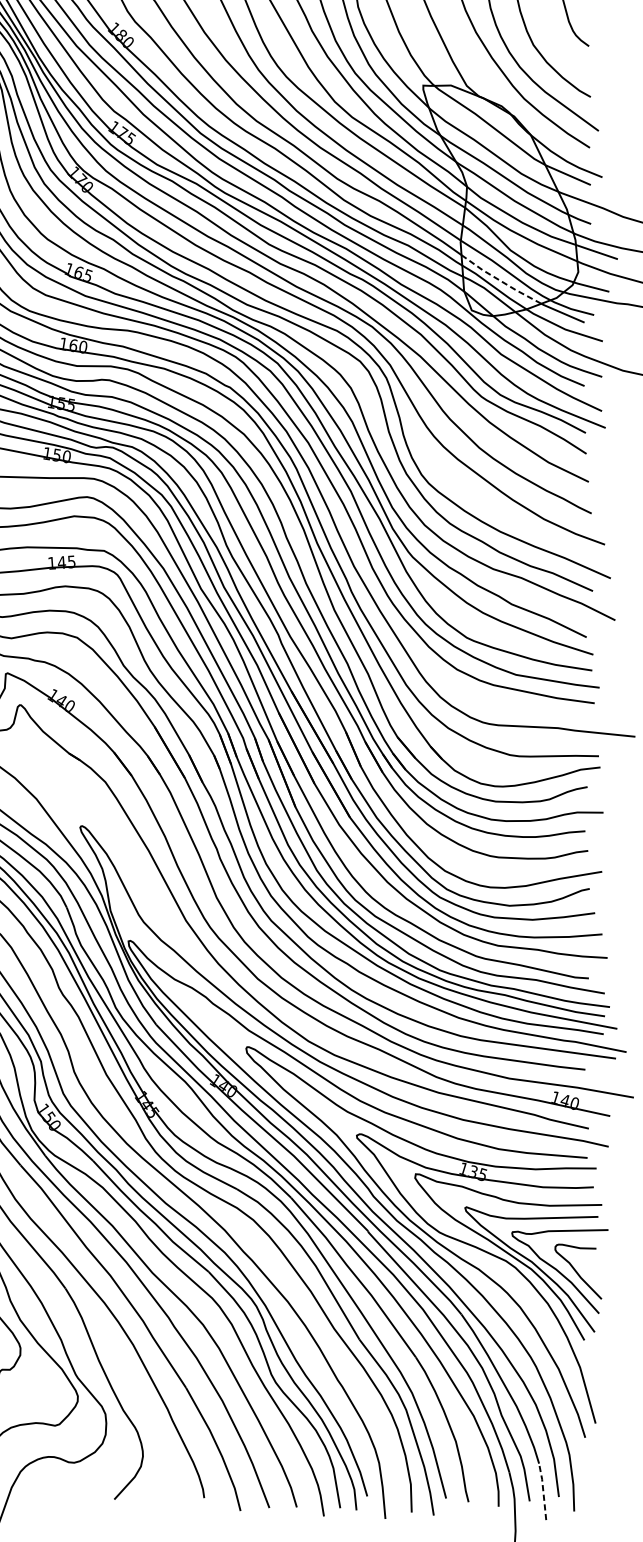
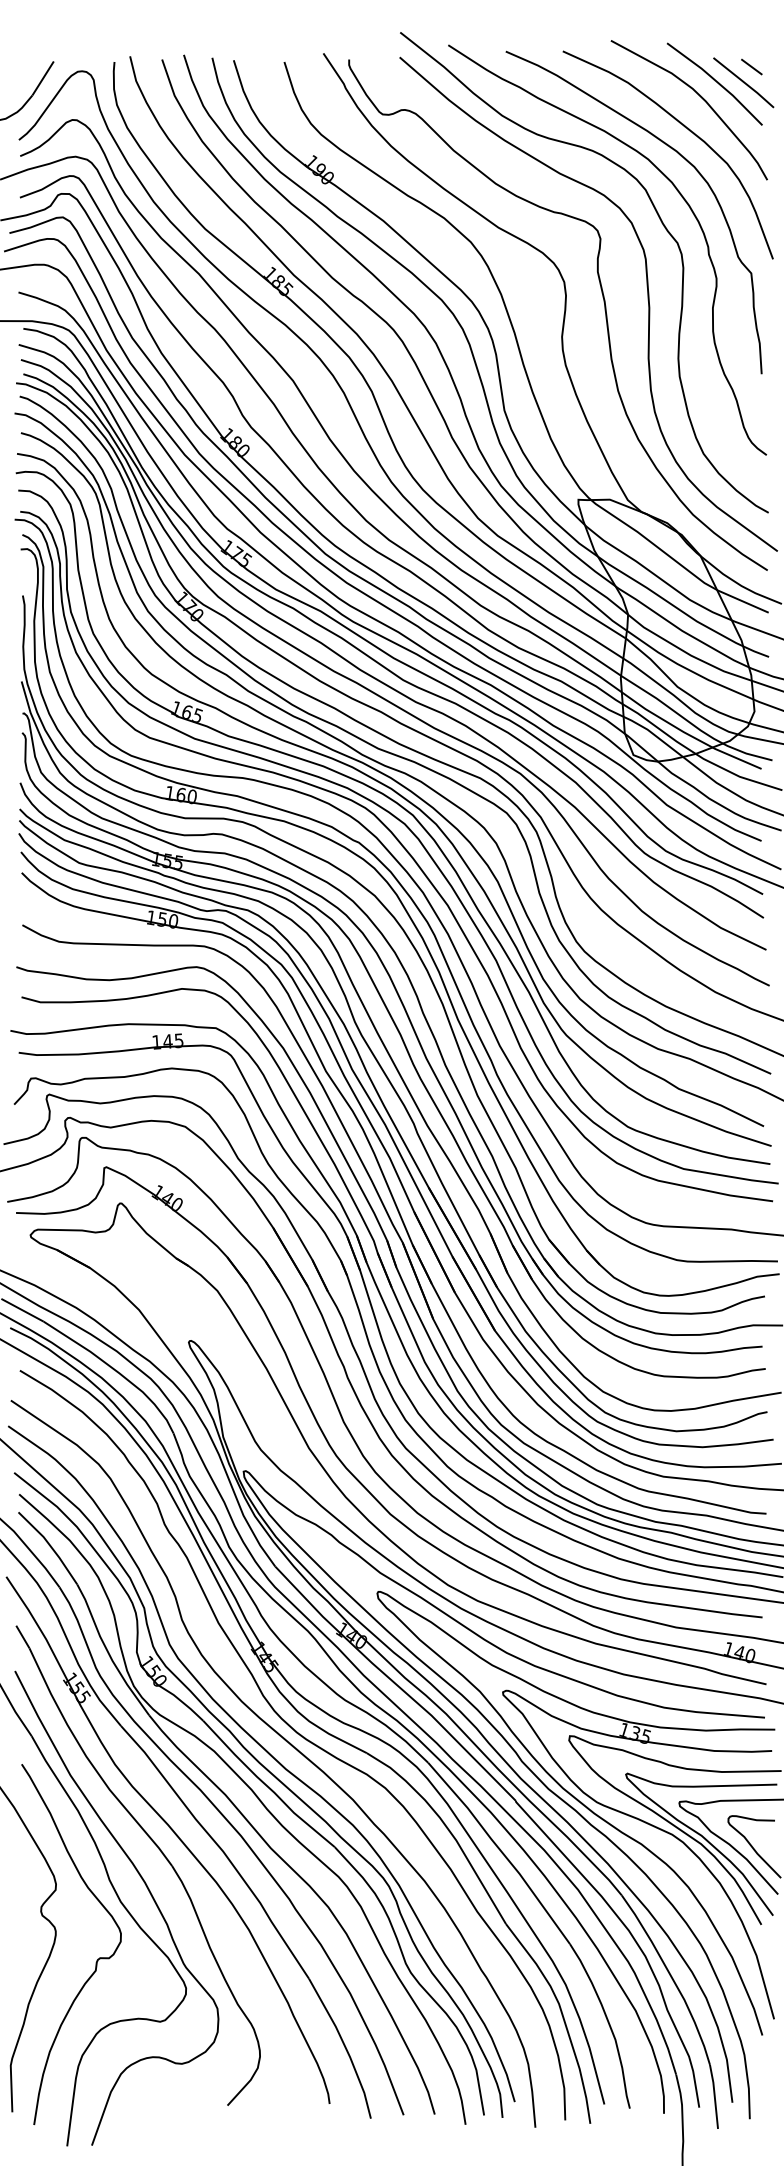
line: (499, 280) -> (665, 721), dashed -> solid
line: (543, 1491) -> (714, 2096), dashed -> solid

